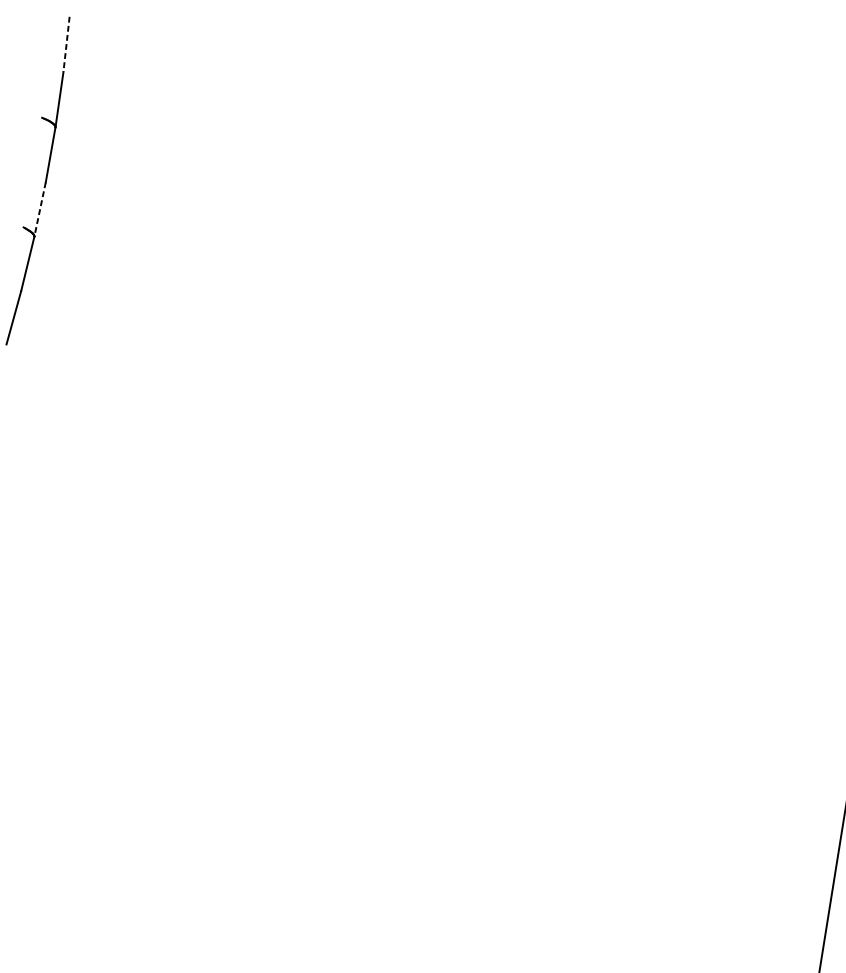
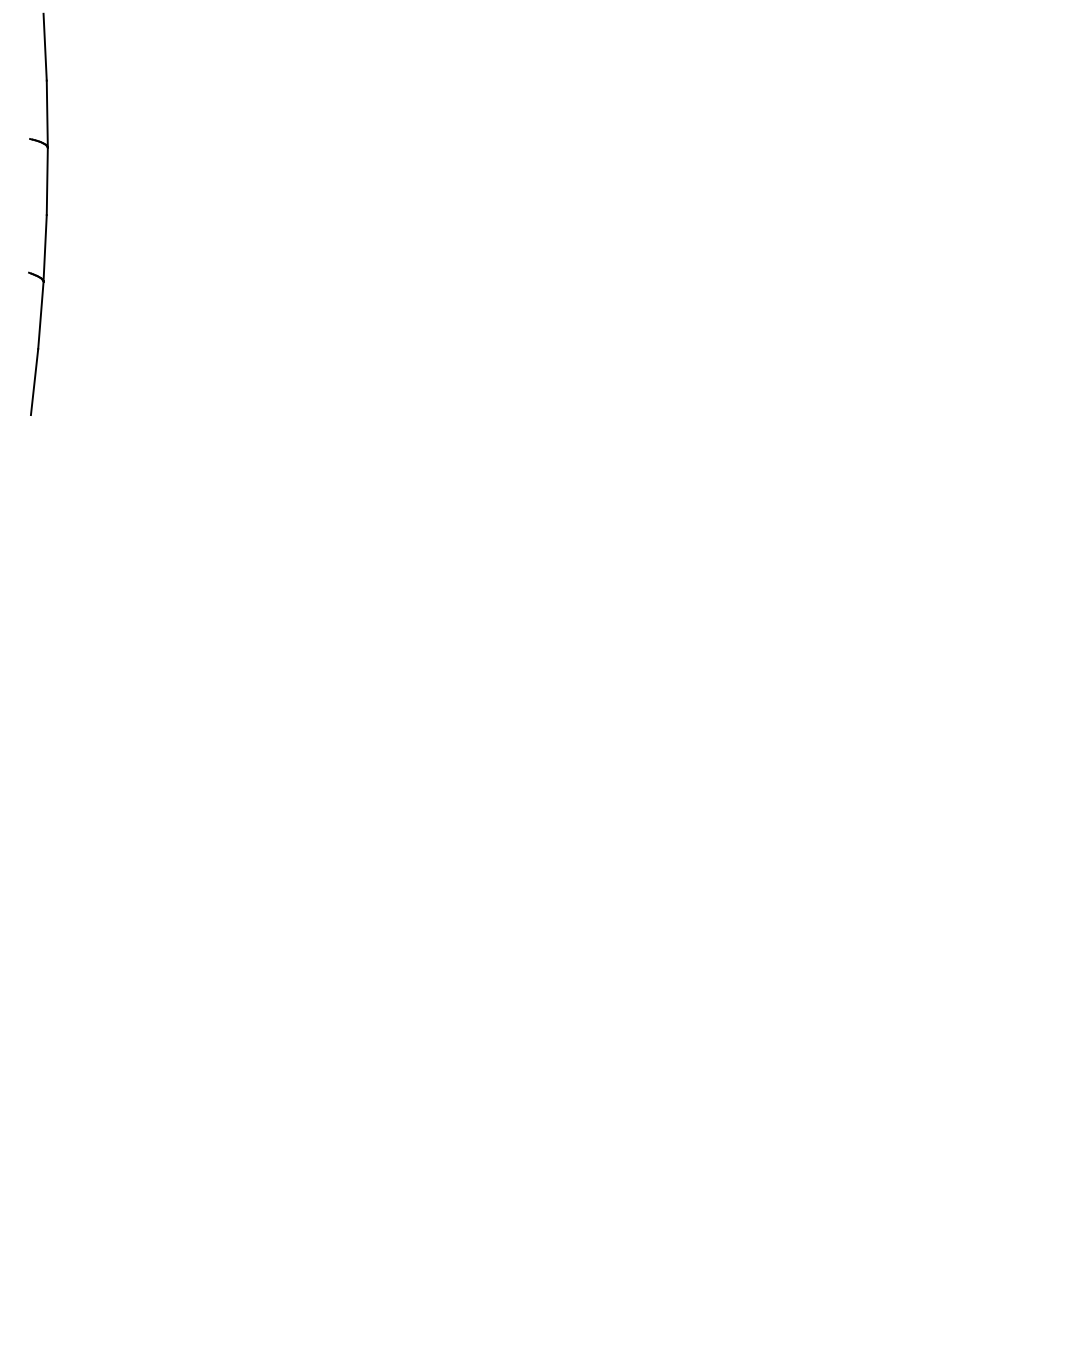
line: (66, 44) -> (45, 47), dashed -> solid
line: (40, 209) -> (45, 248), dashed -> solid

